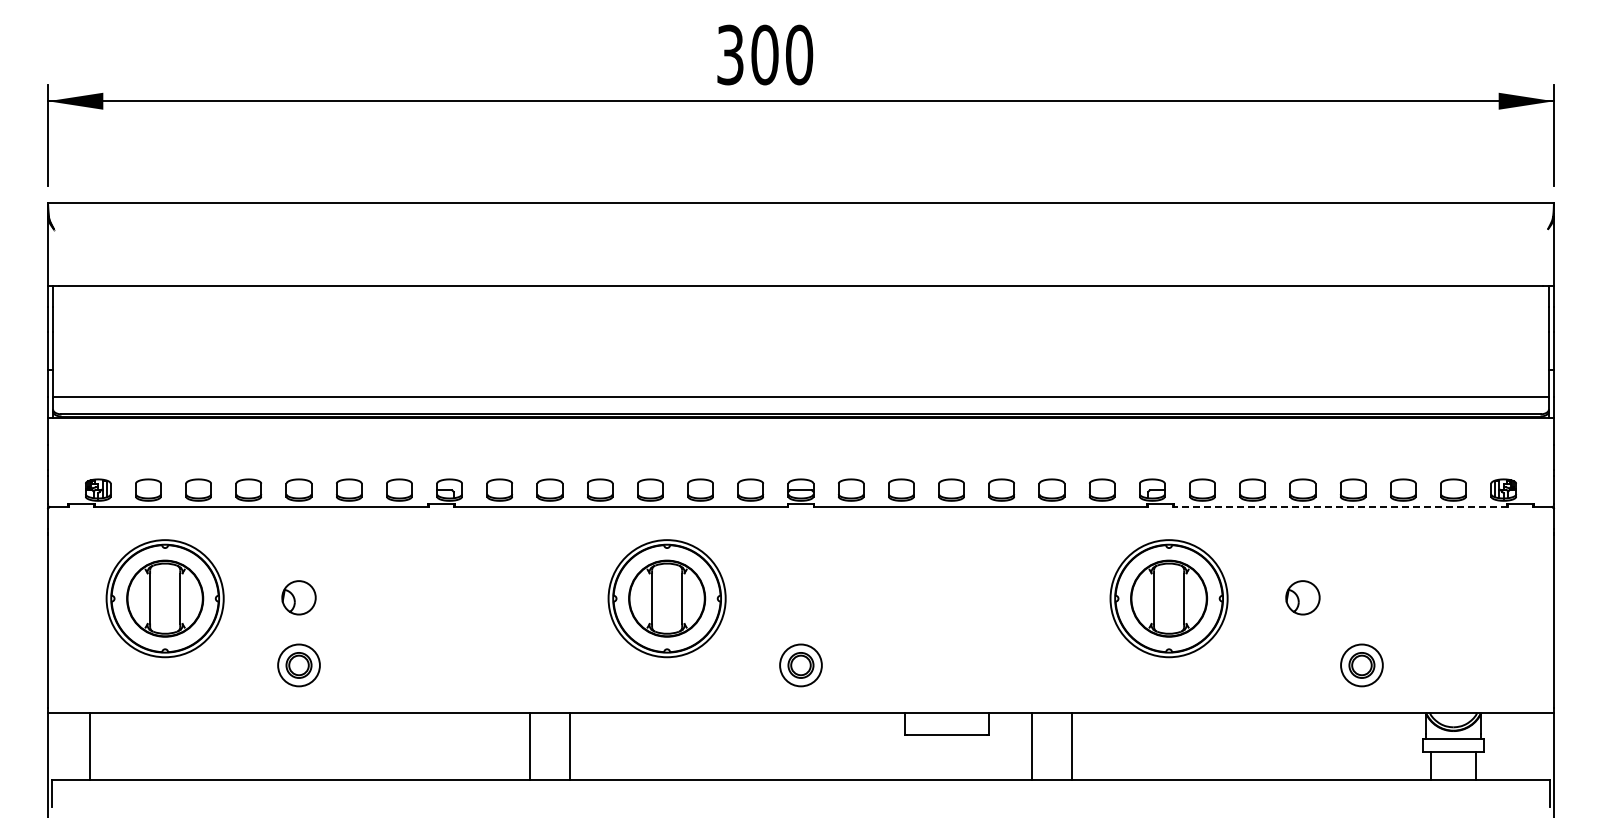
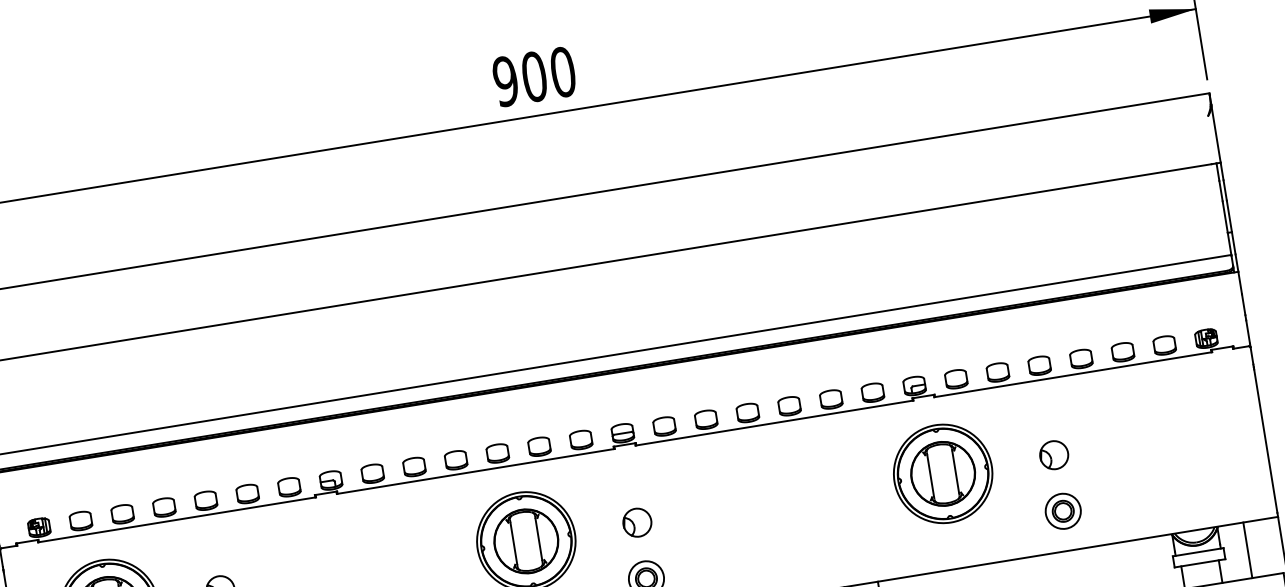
text: (729, 54) -> (504, 81), 300 -> 900
line: (1340, 506) -> (1073, 374), dashed -> solid
part: (800, 597) -> (636, 522), added
part: (1361, 665) -> (1062, 511), moved
line: (1512, 745) -> (1248, 549), added

